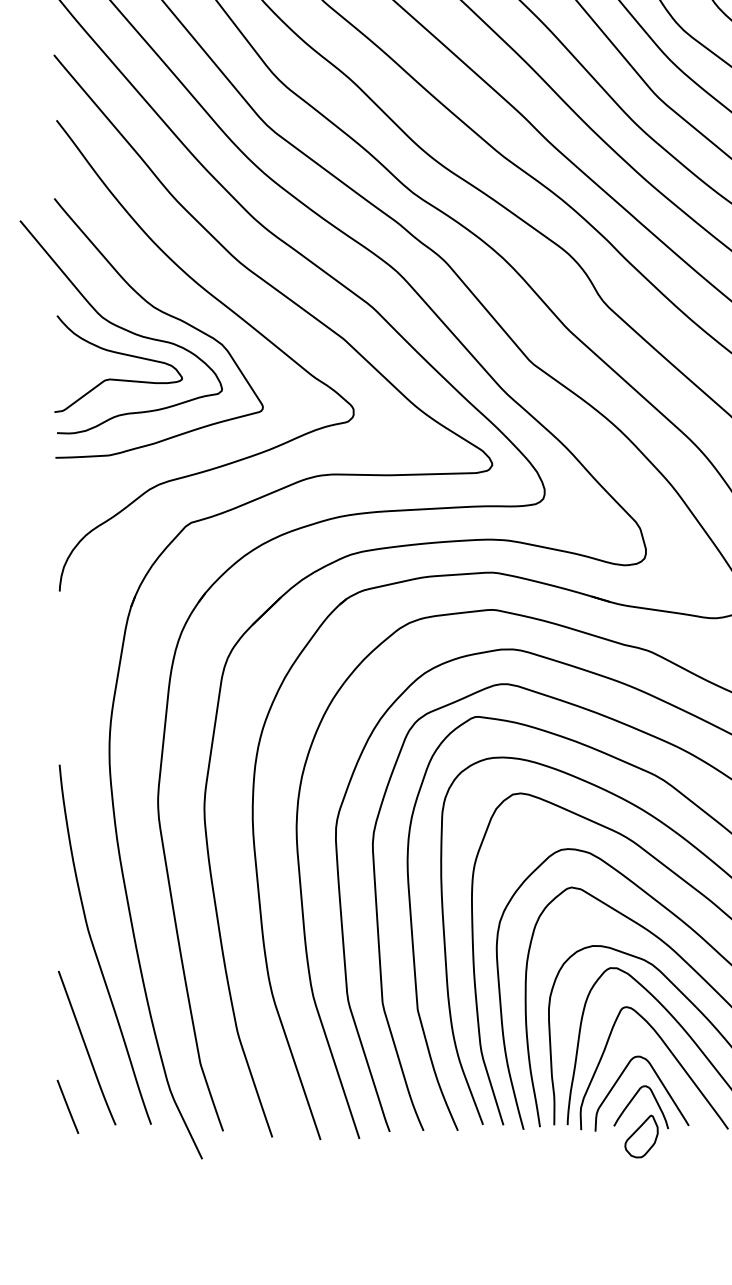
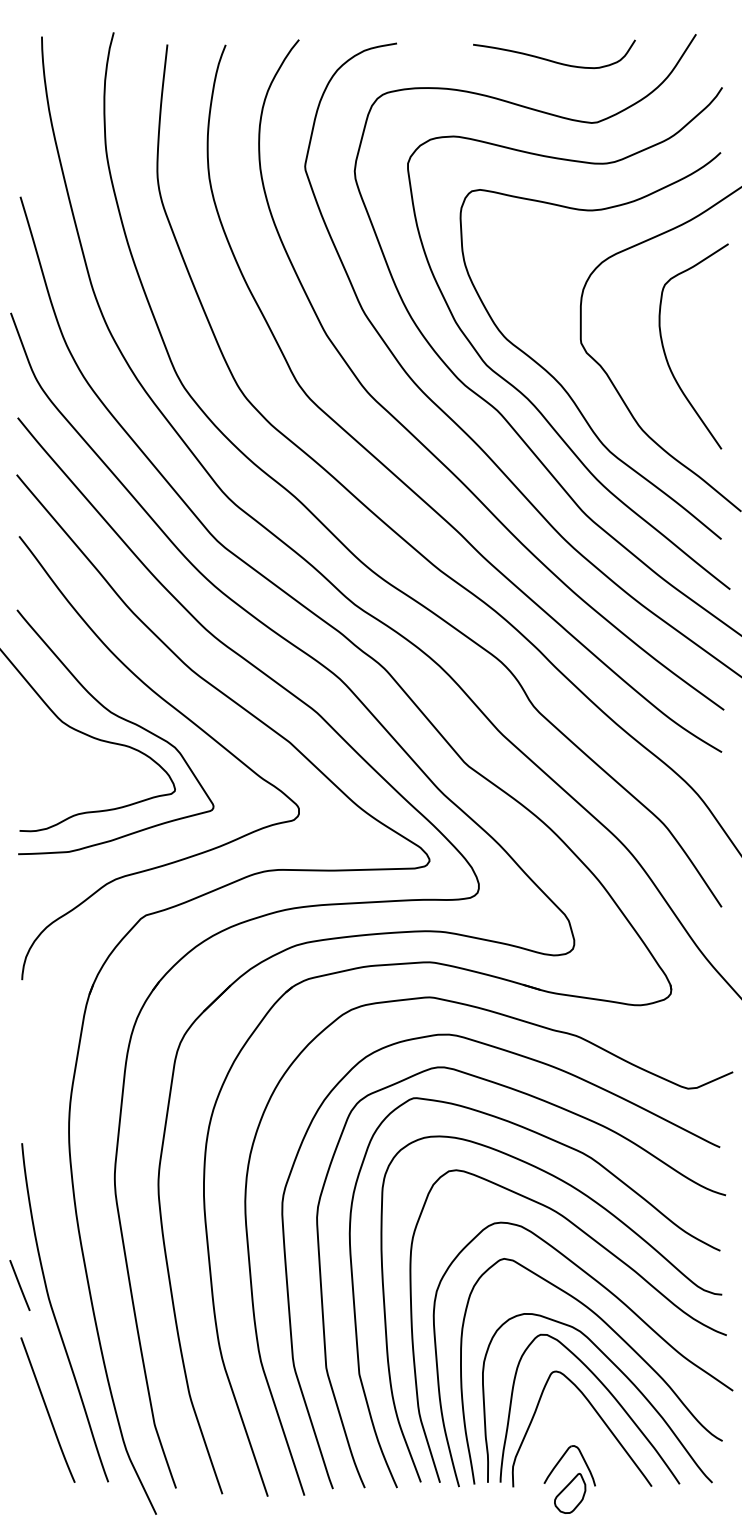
curve: (121, 355) -> (80, 757), removed
curve: (658, 1080) -> (586, 1440), removed
line: (67, 1106) -> (19, 1285), moved

